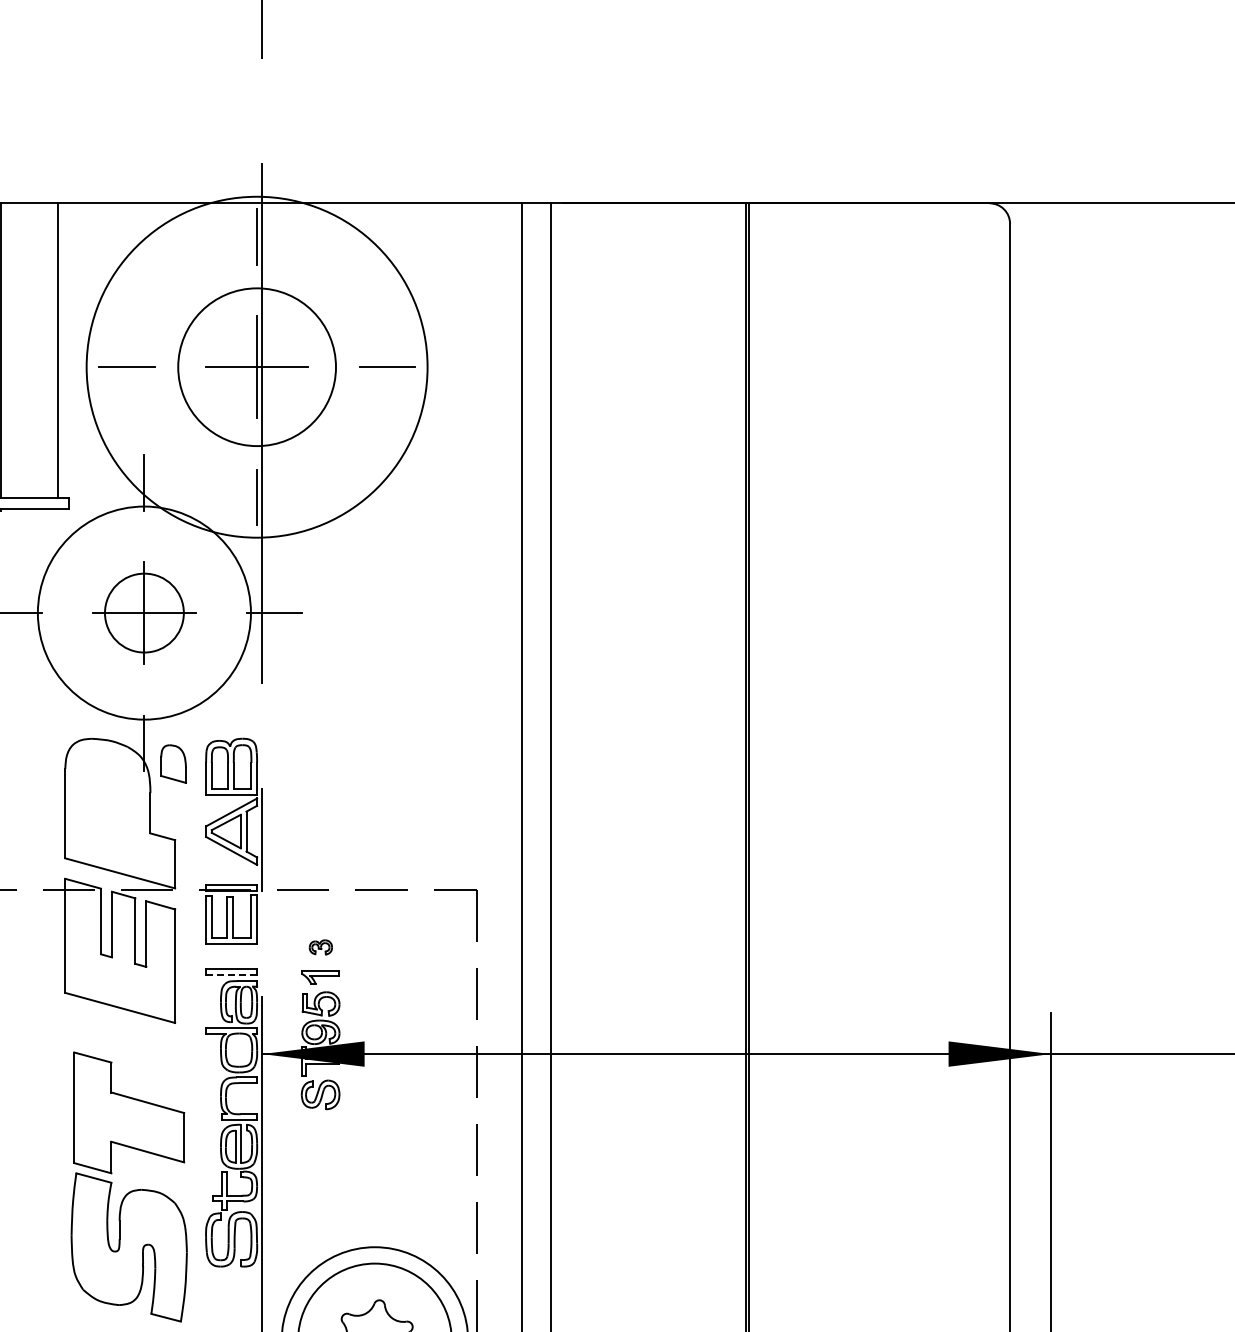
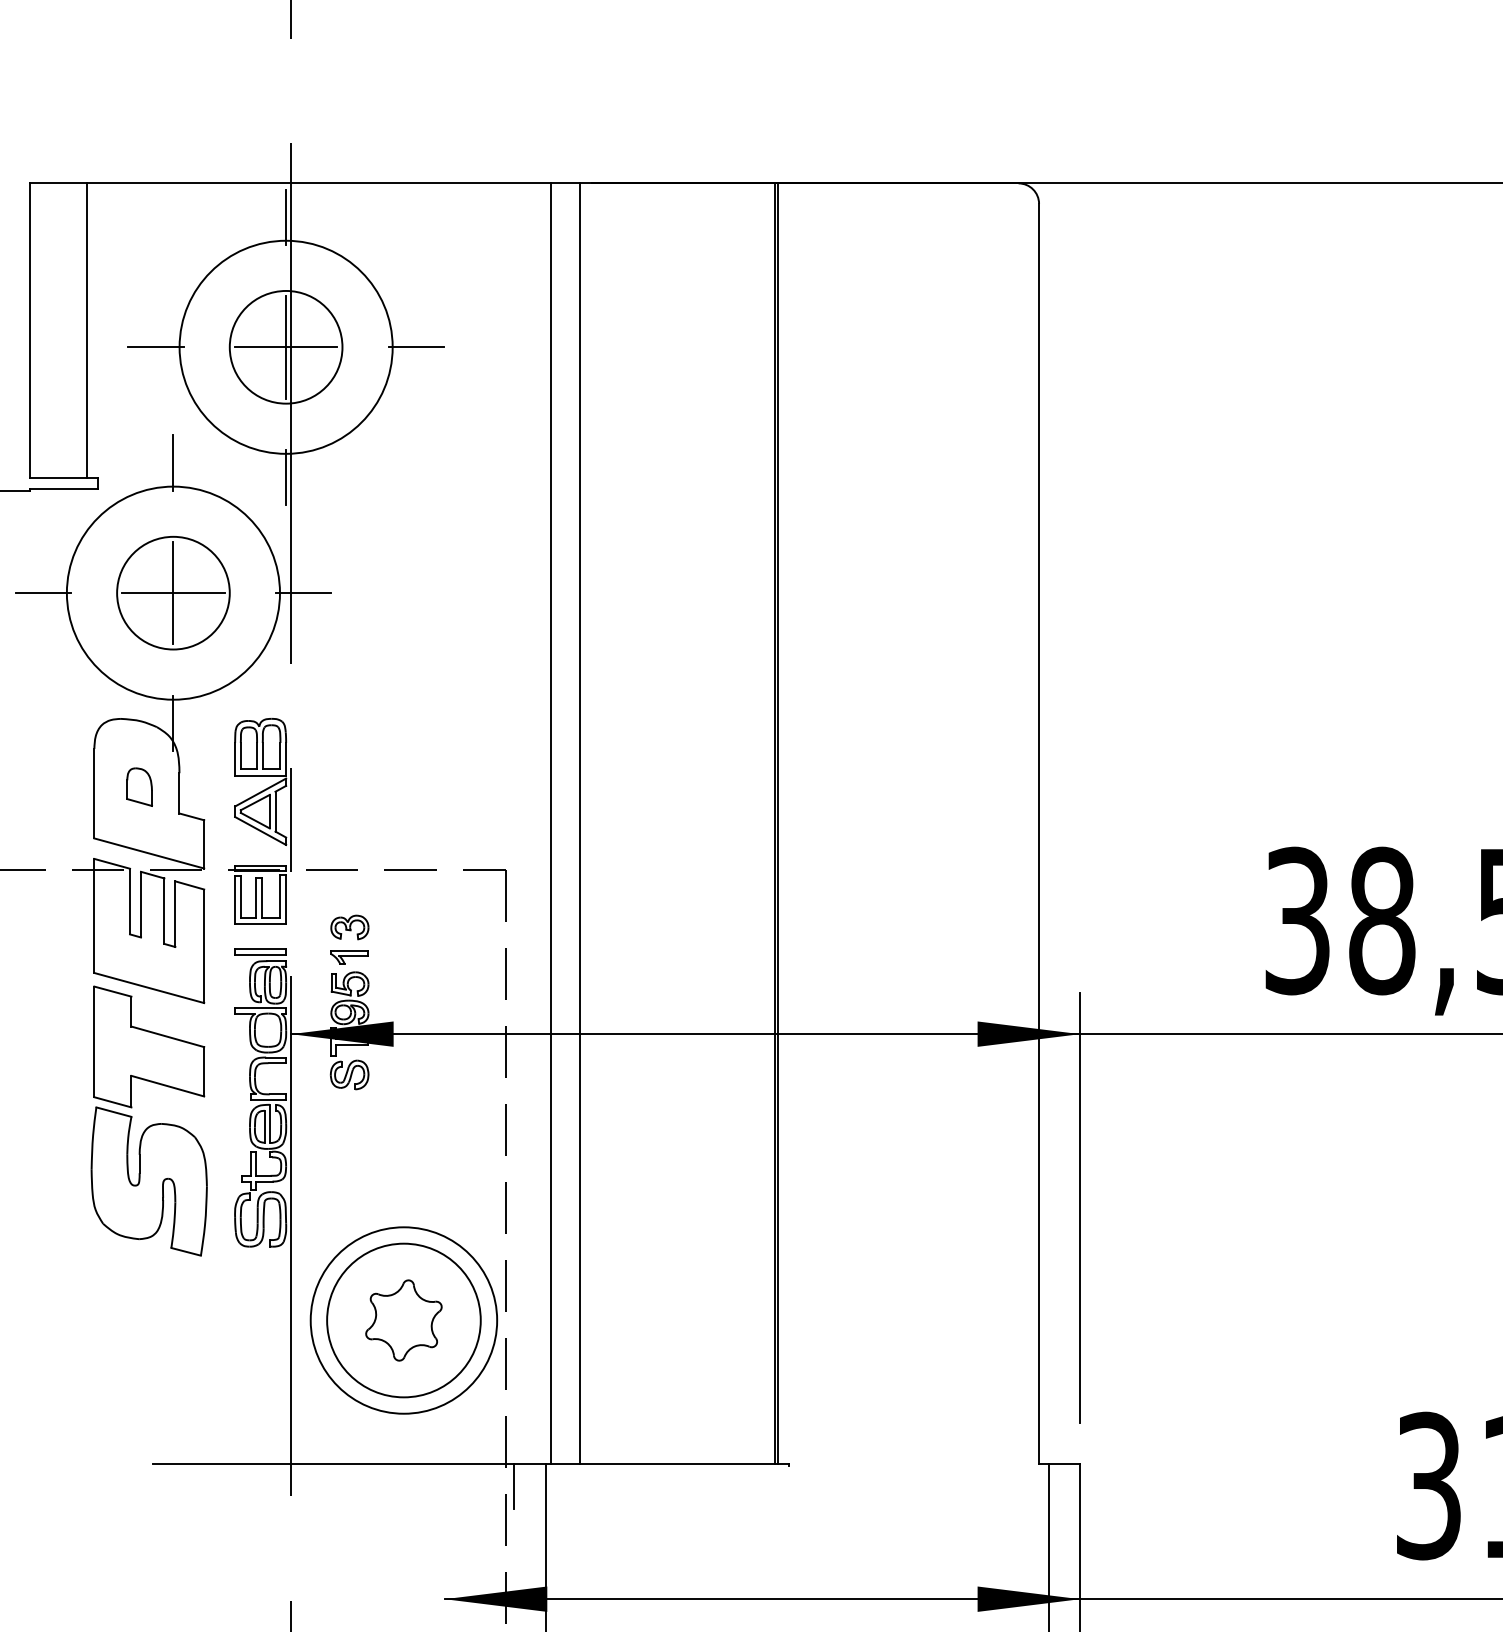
circle: (256, 366) -> (285, 346), size x0.62
circle: (256, 366) -> (285, 346), size x0.71
circle: (144, 612) -> (173, 592), size x1.43
part: (173, 763) -> (139, 786), moved
part: (320, 947) -> (349, 927), size x1.67
line: (231, 974) -> (260, 954), dashed -> solid
part: (128, 1186) -> (148, 1120), moved

